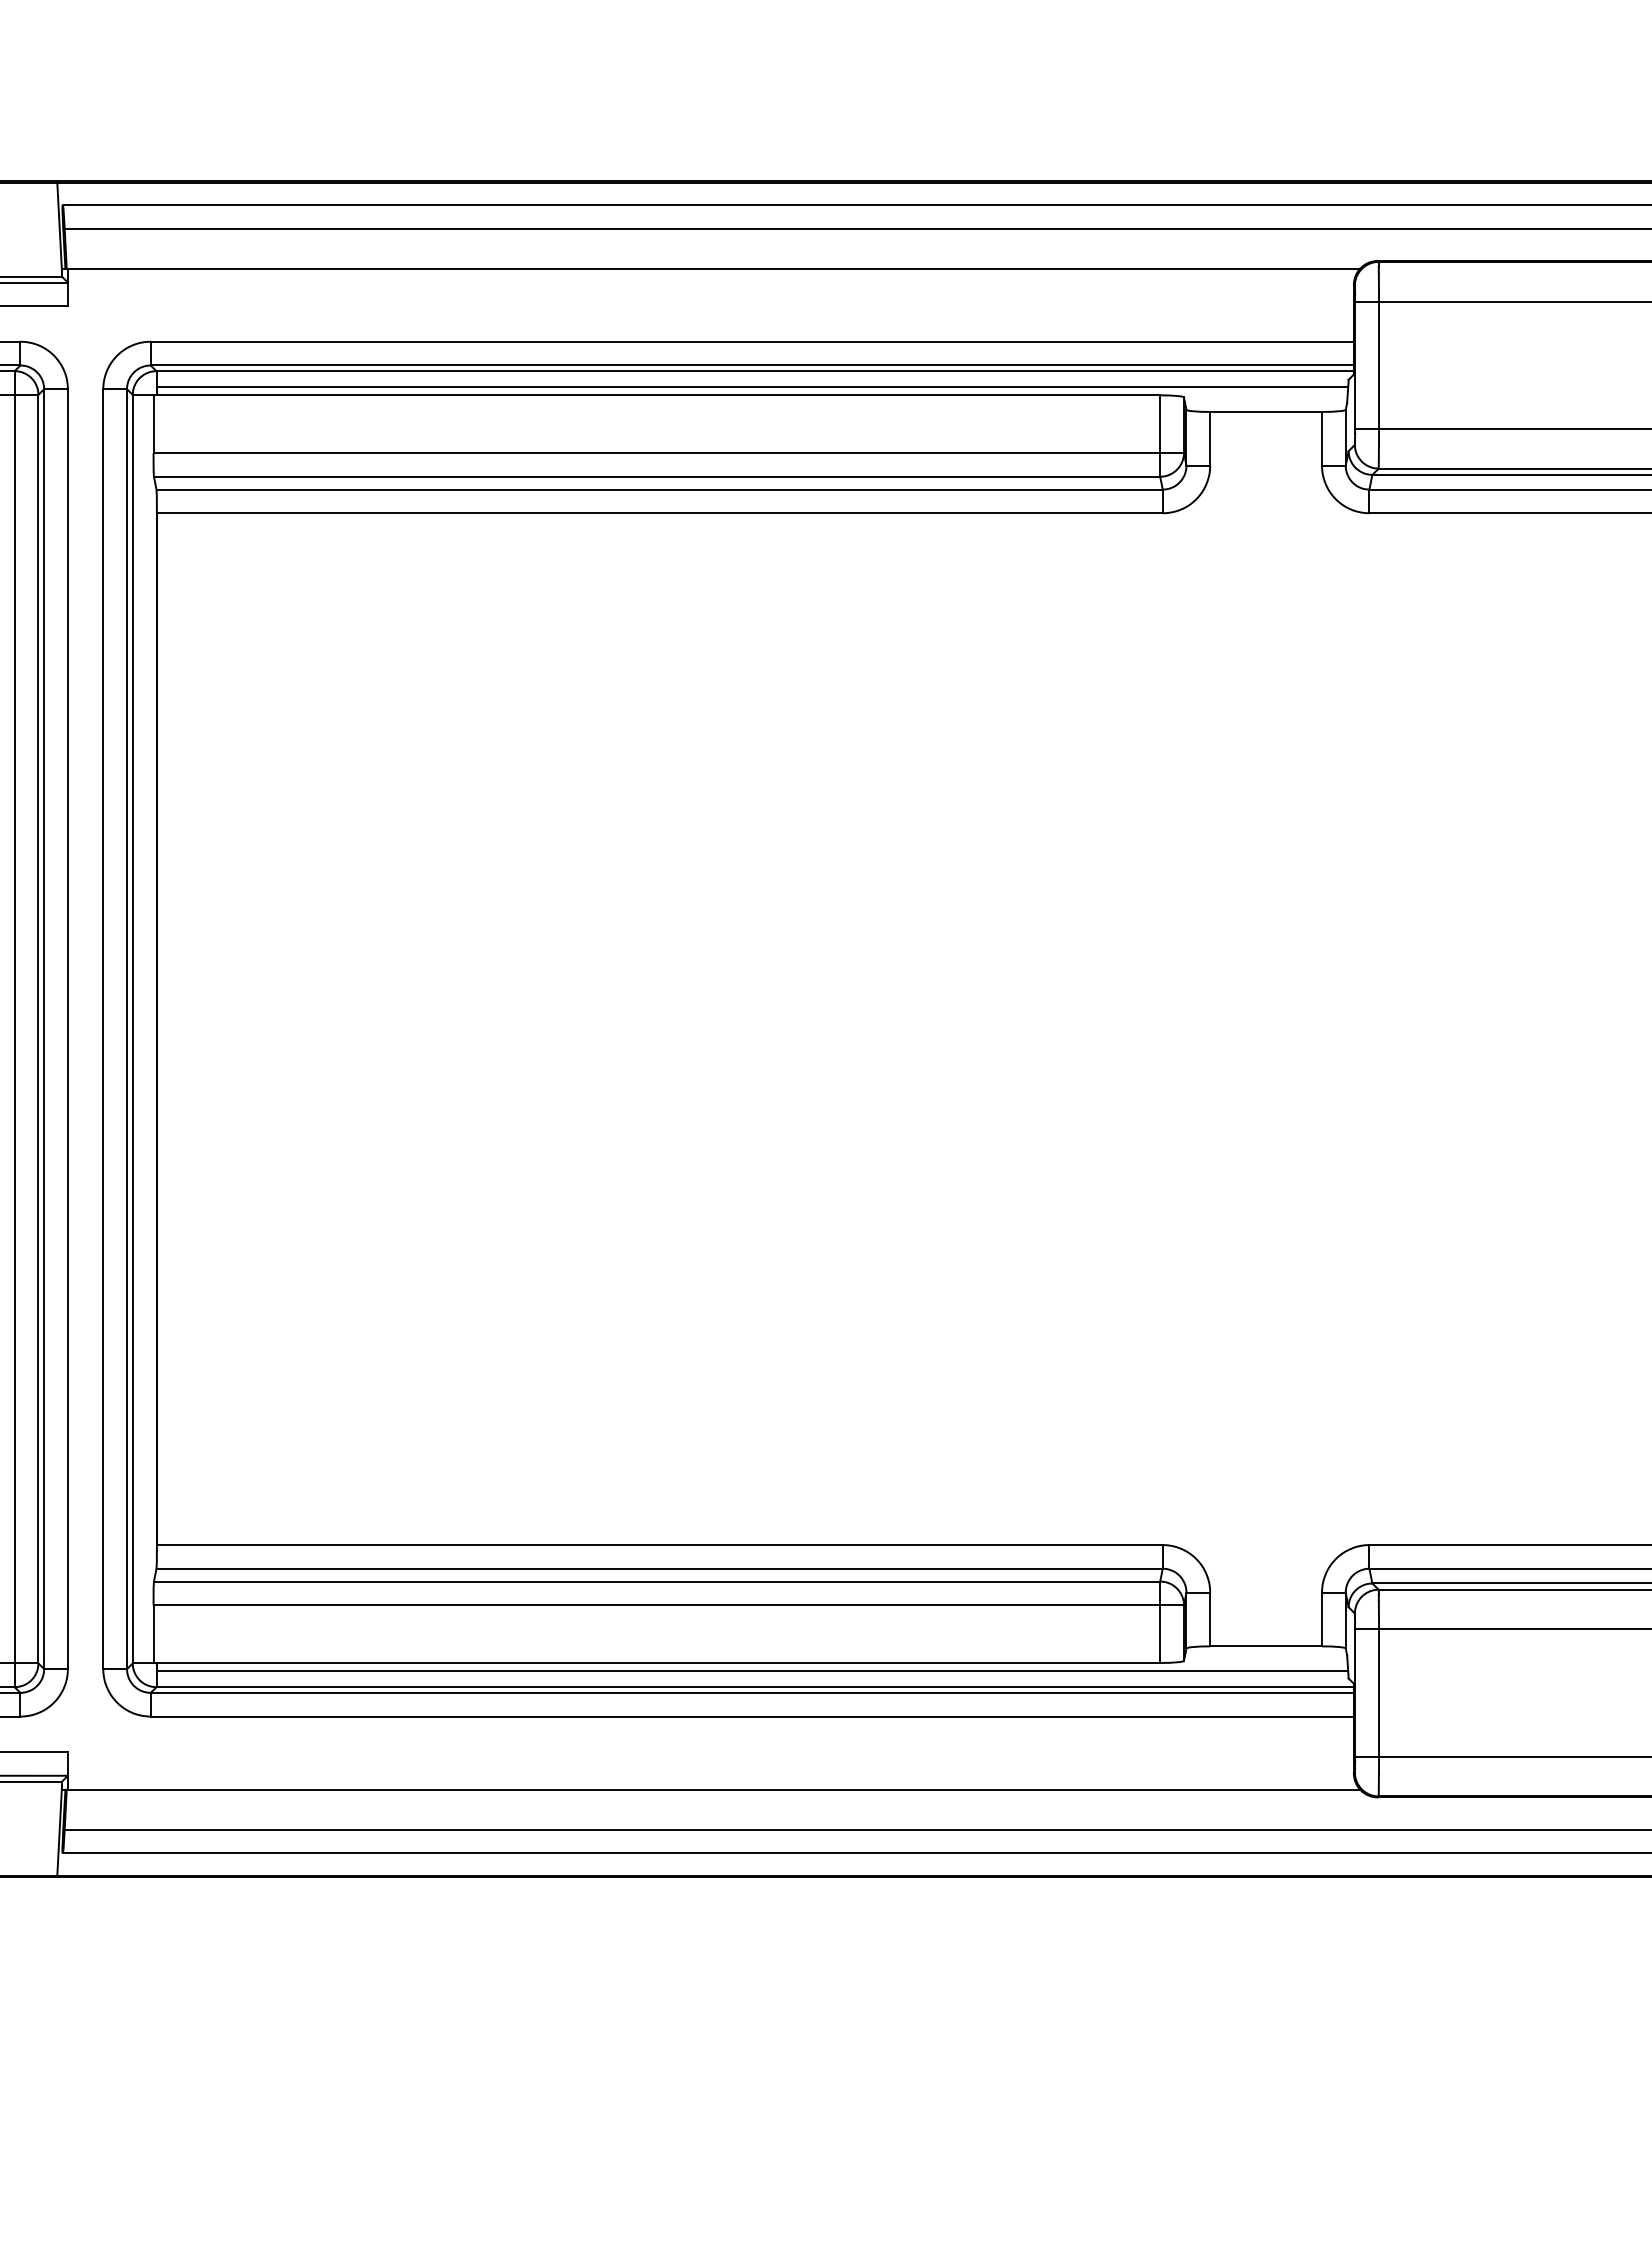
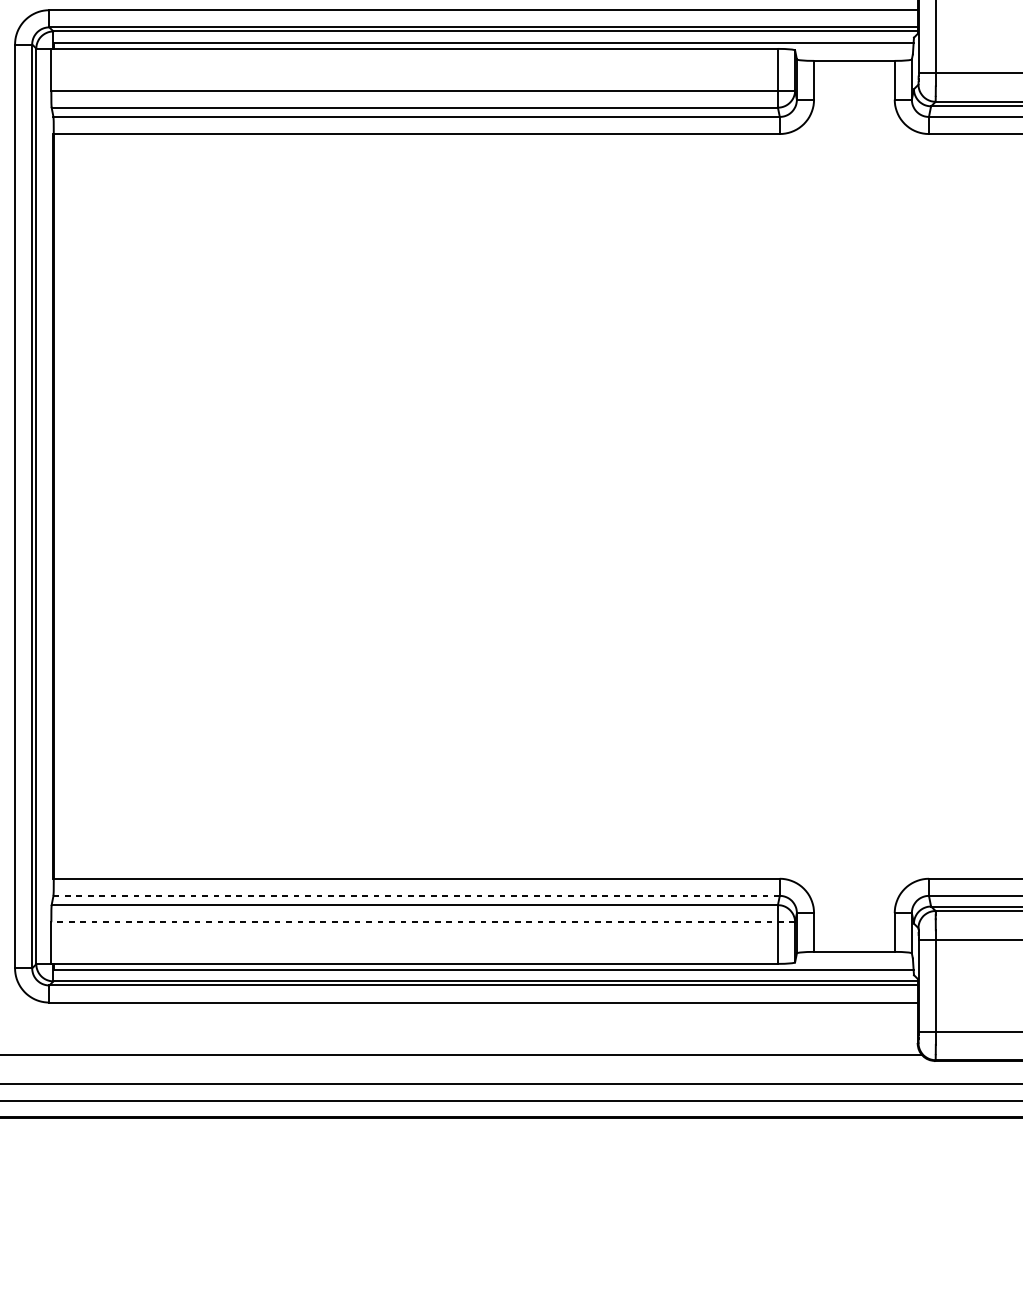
line: (660, 1568) -> (417, 895), solid -> dashed
line: (668, 1605) -> (423, 922), solid -> dashed

